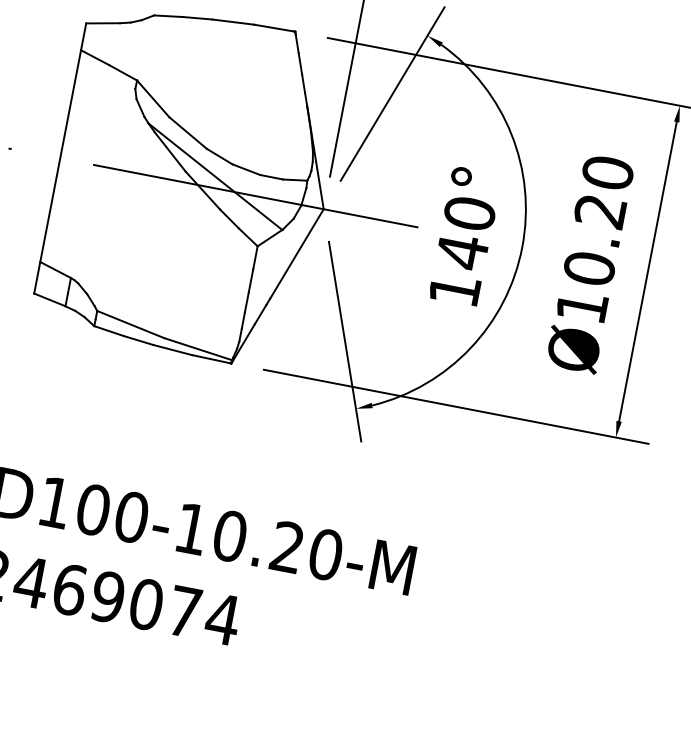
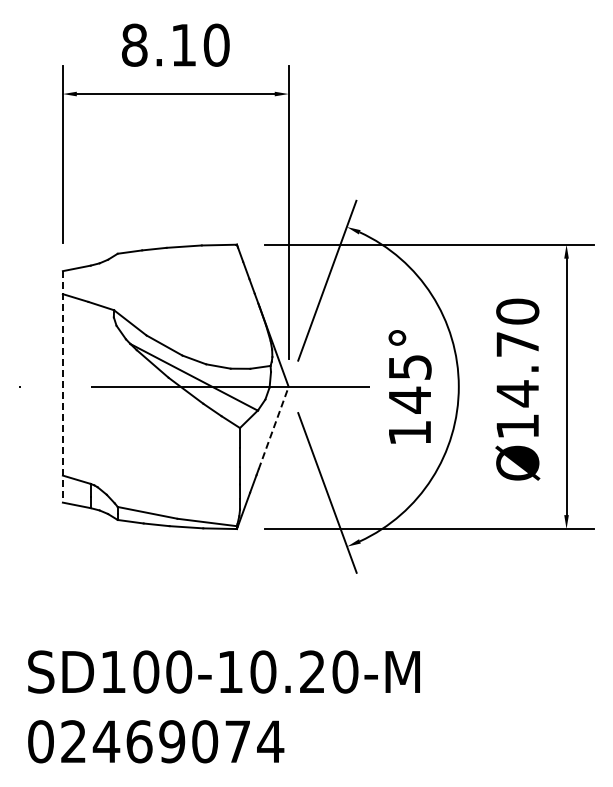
line: (59, 157) -> (62, 386), solid -> dashed
text: (469, 213) -> (409, 367), 140° -> 145°
text: (594, 240) -> (517, 369), Ø10.20 -> Ø14.70
line: (296, 254) -> (273, 428), solid -> dashed

